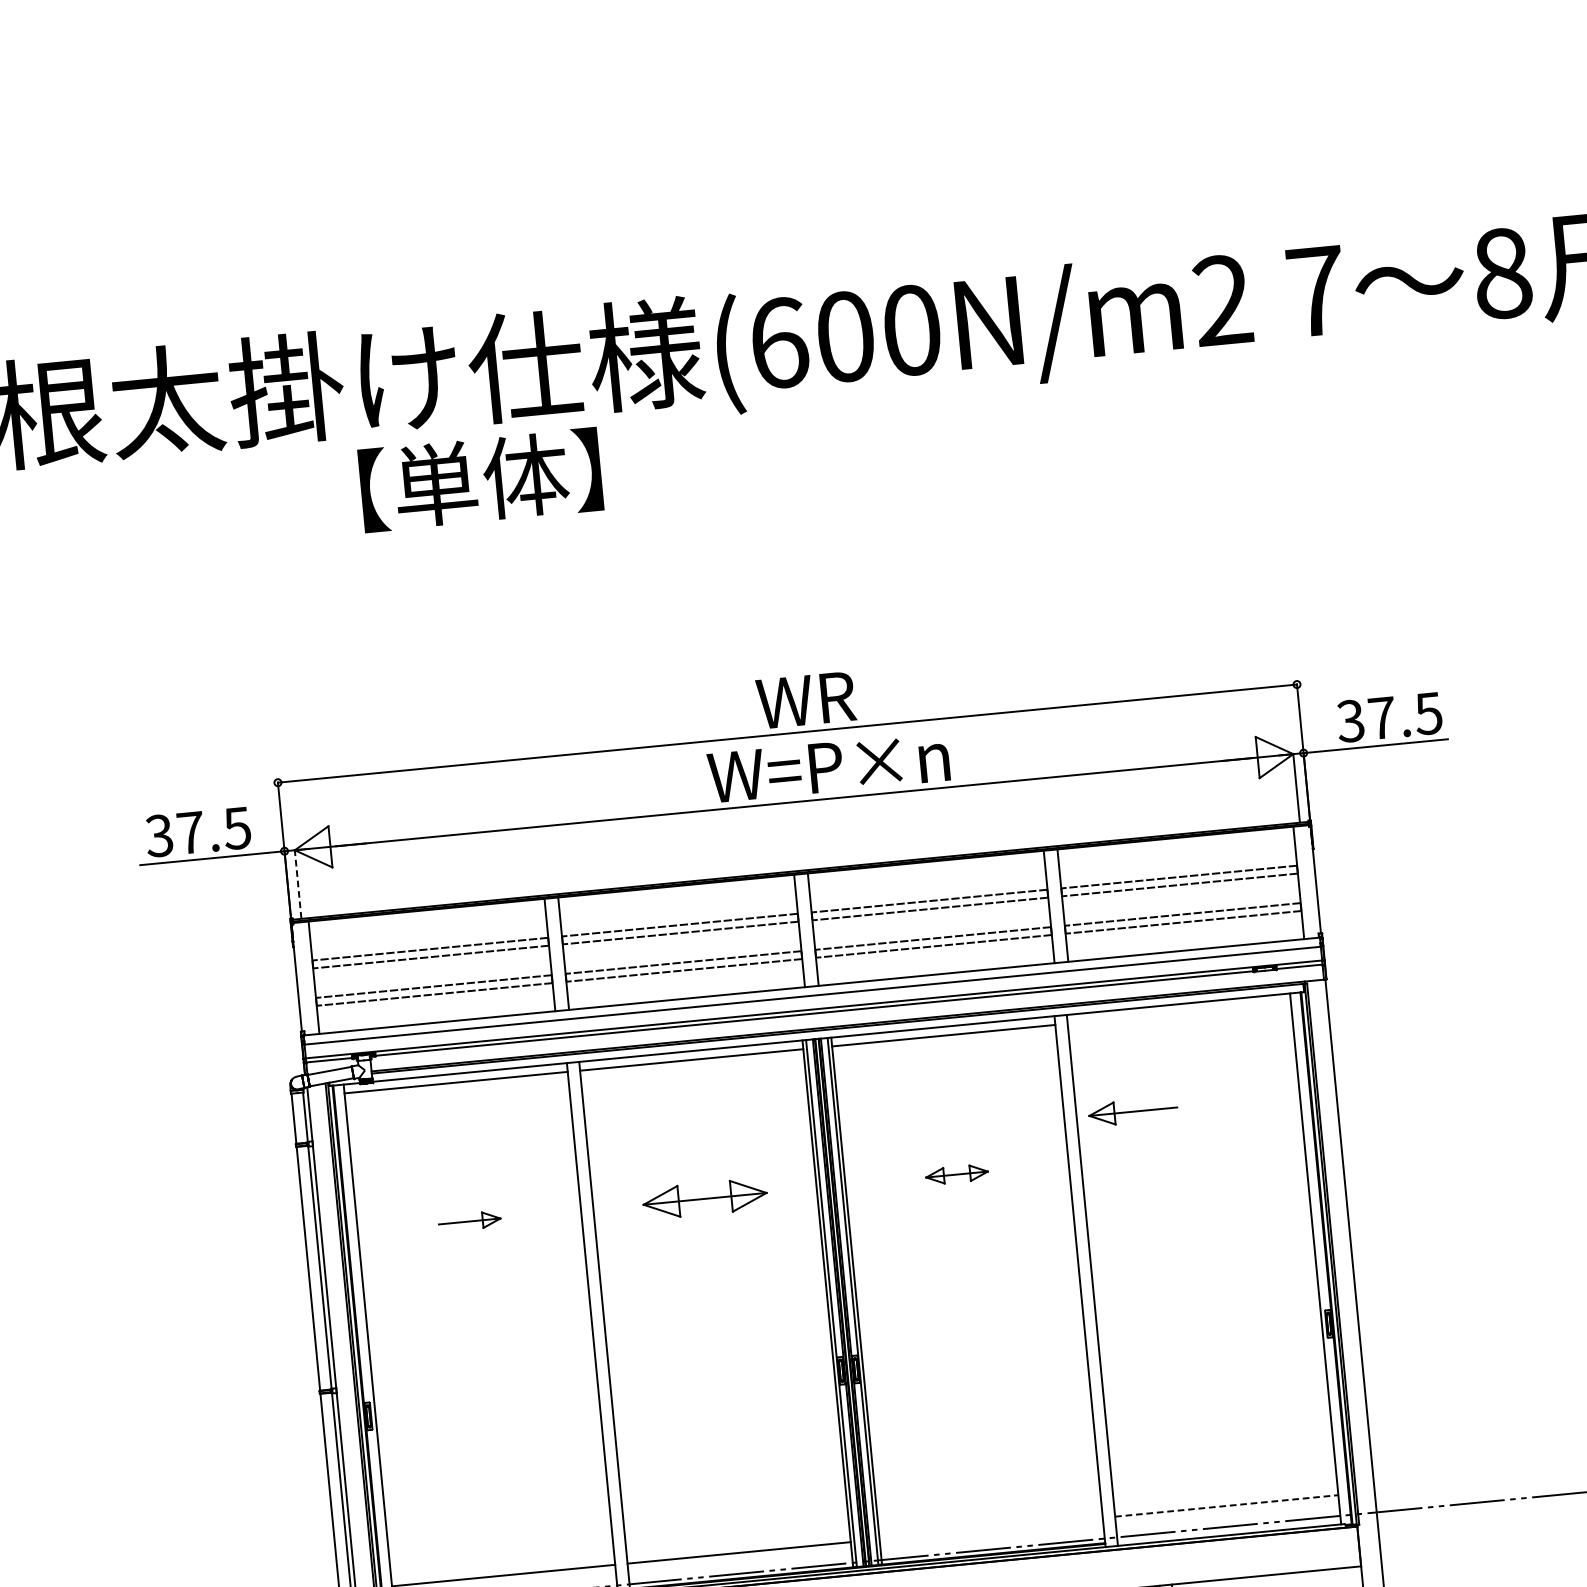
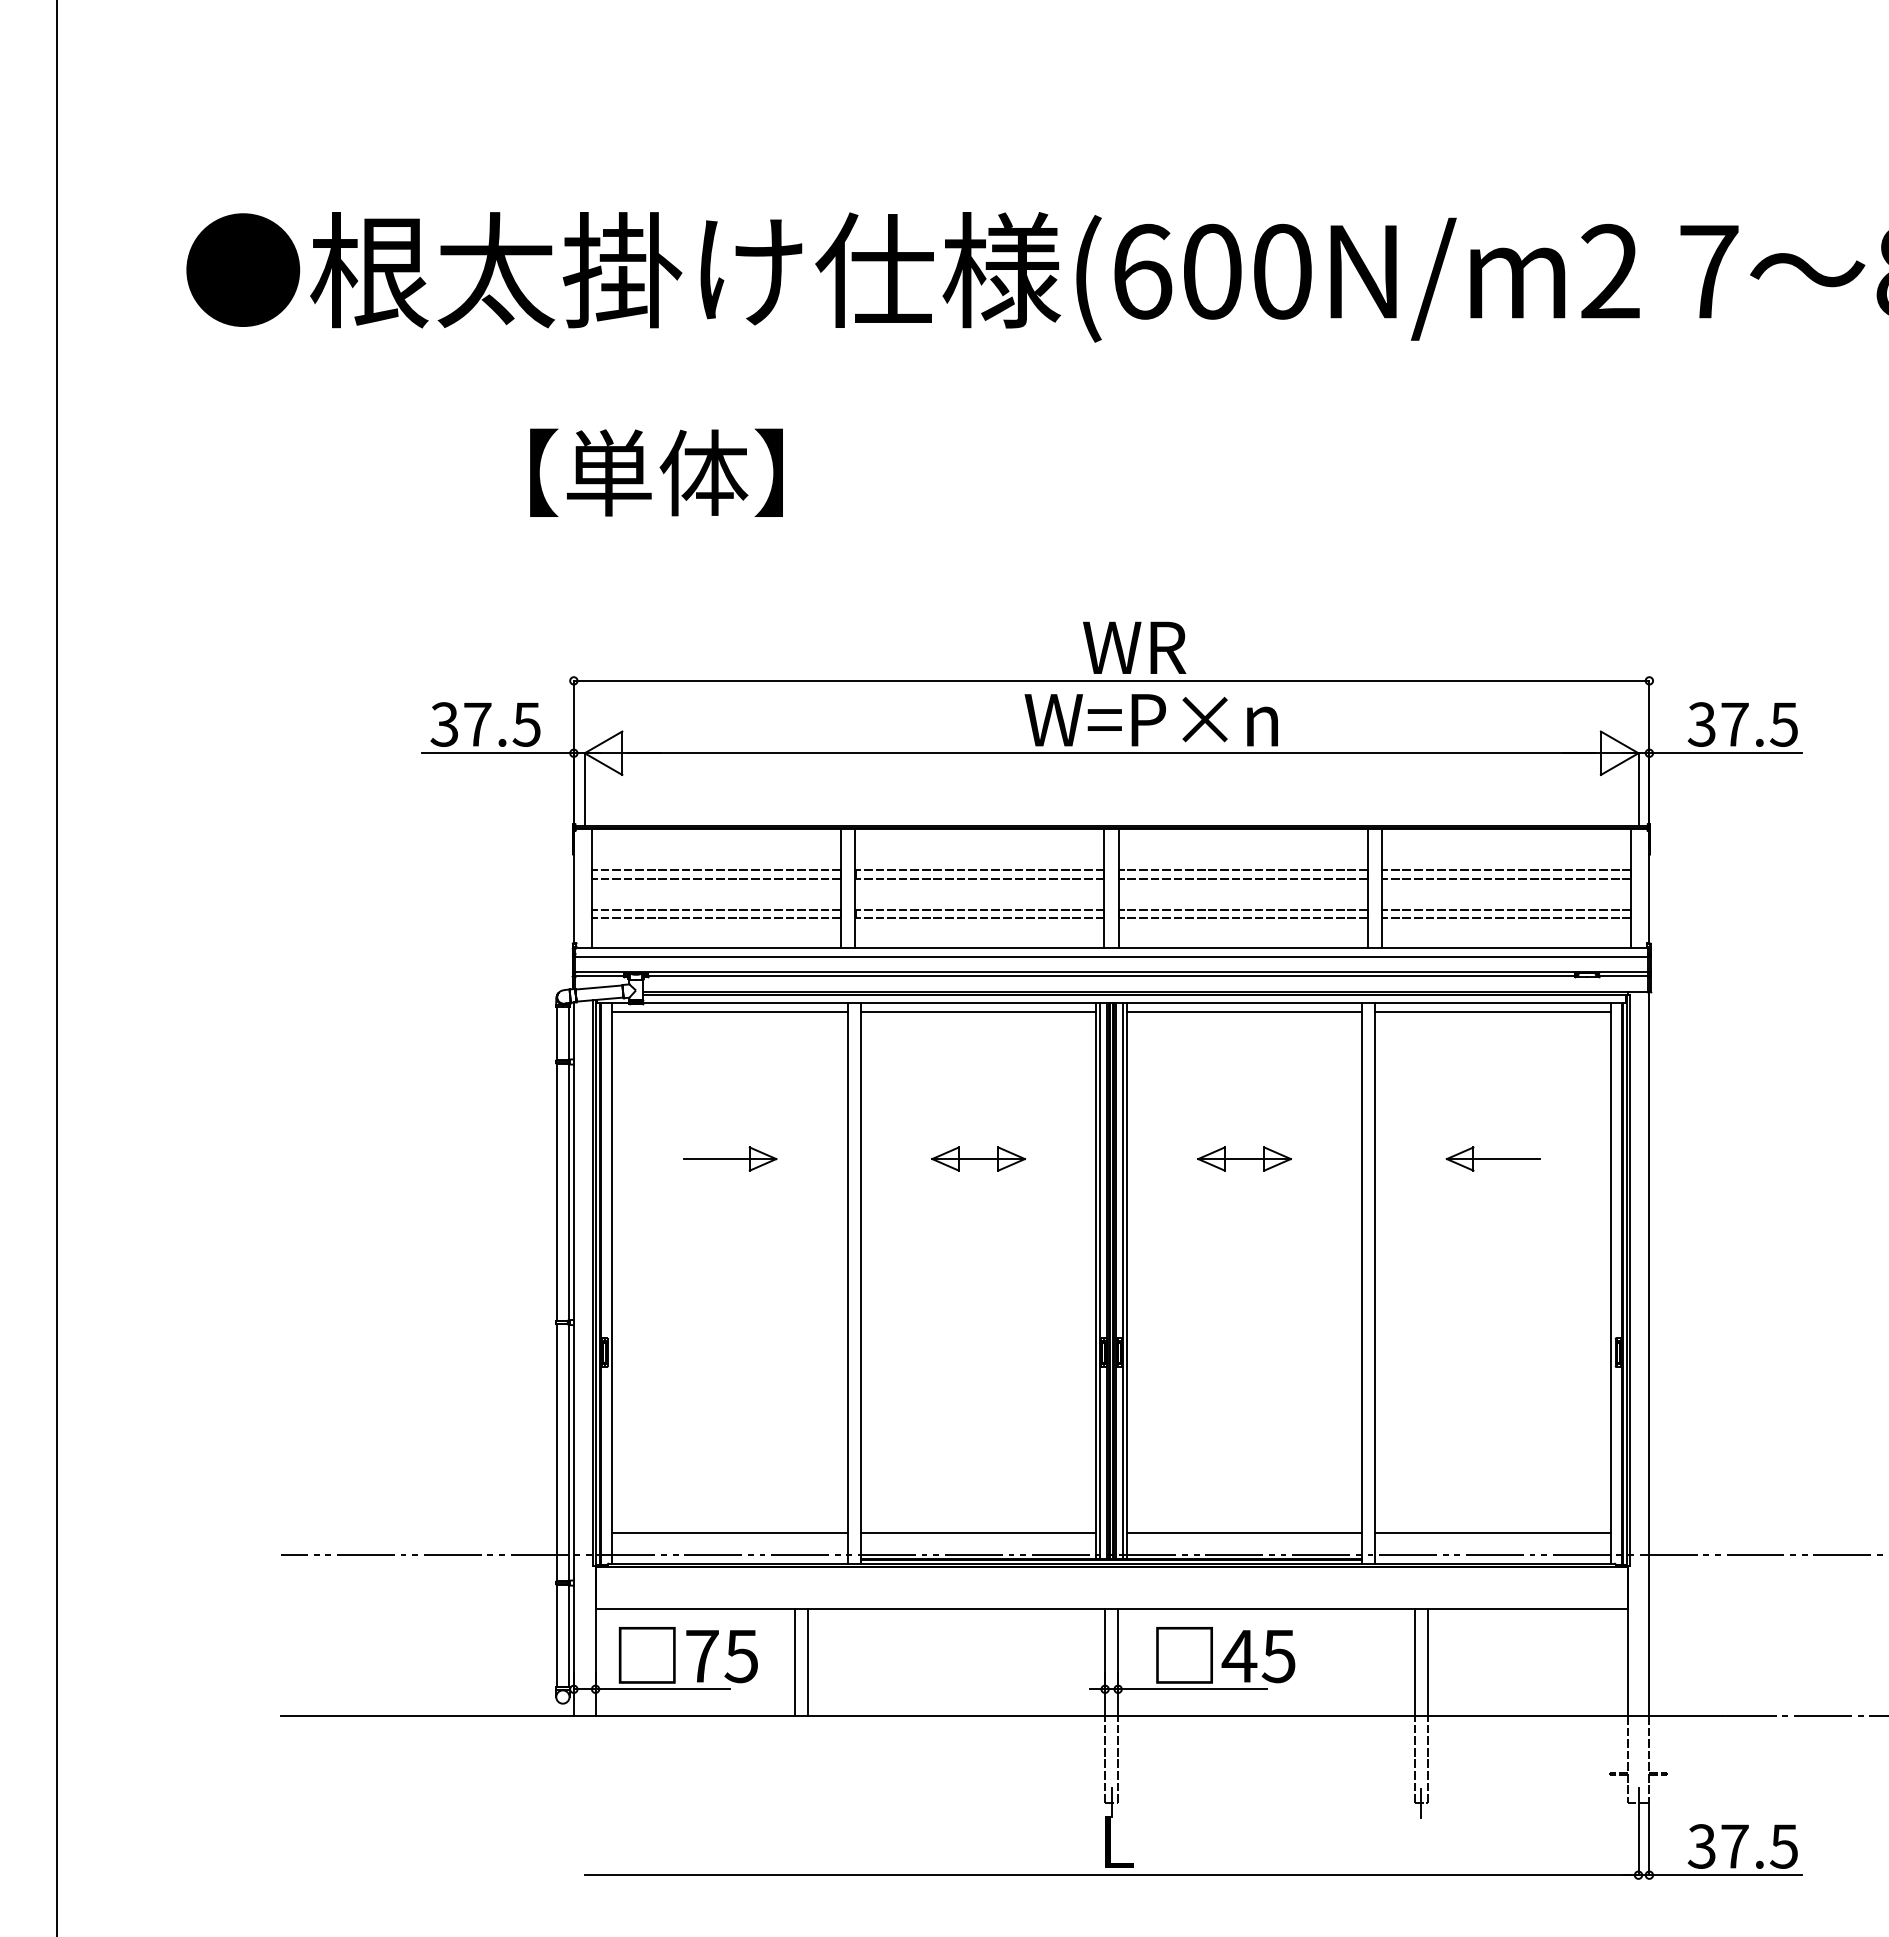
text: (480, 479) -> (656, 472), moved
line: (297, 883) -> (584, 788), dashed -> solid
line: (1179, 1012) -> (1493, 1012), added
part: (1132, 1111) -> (1492, 1158), moved
part: (956, 1174) -> (1244, 1158), size x1.43
part: (704, 1198) -> (978, 1158), size x0.71
part: (469, 1220) -> (730, 1158), size x1.43
line: (1227, 1505) -> (1493, 1532), dashed -> solid
line: (991, 1528) -> (1244, 1532), added

